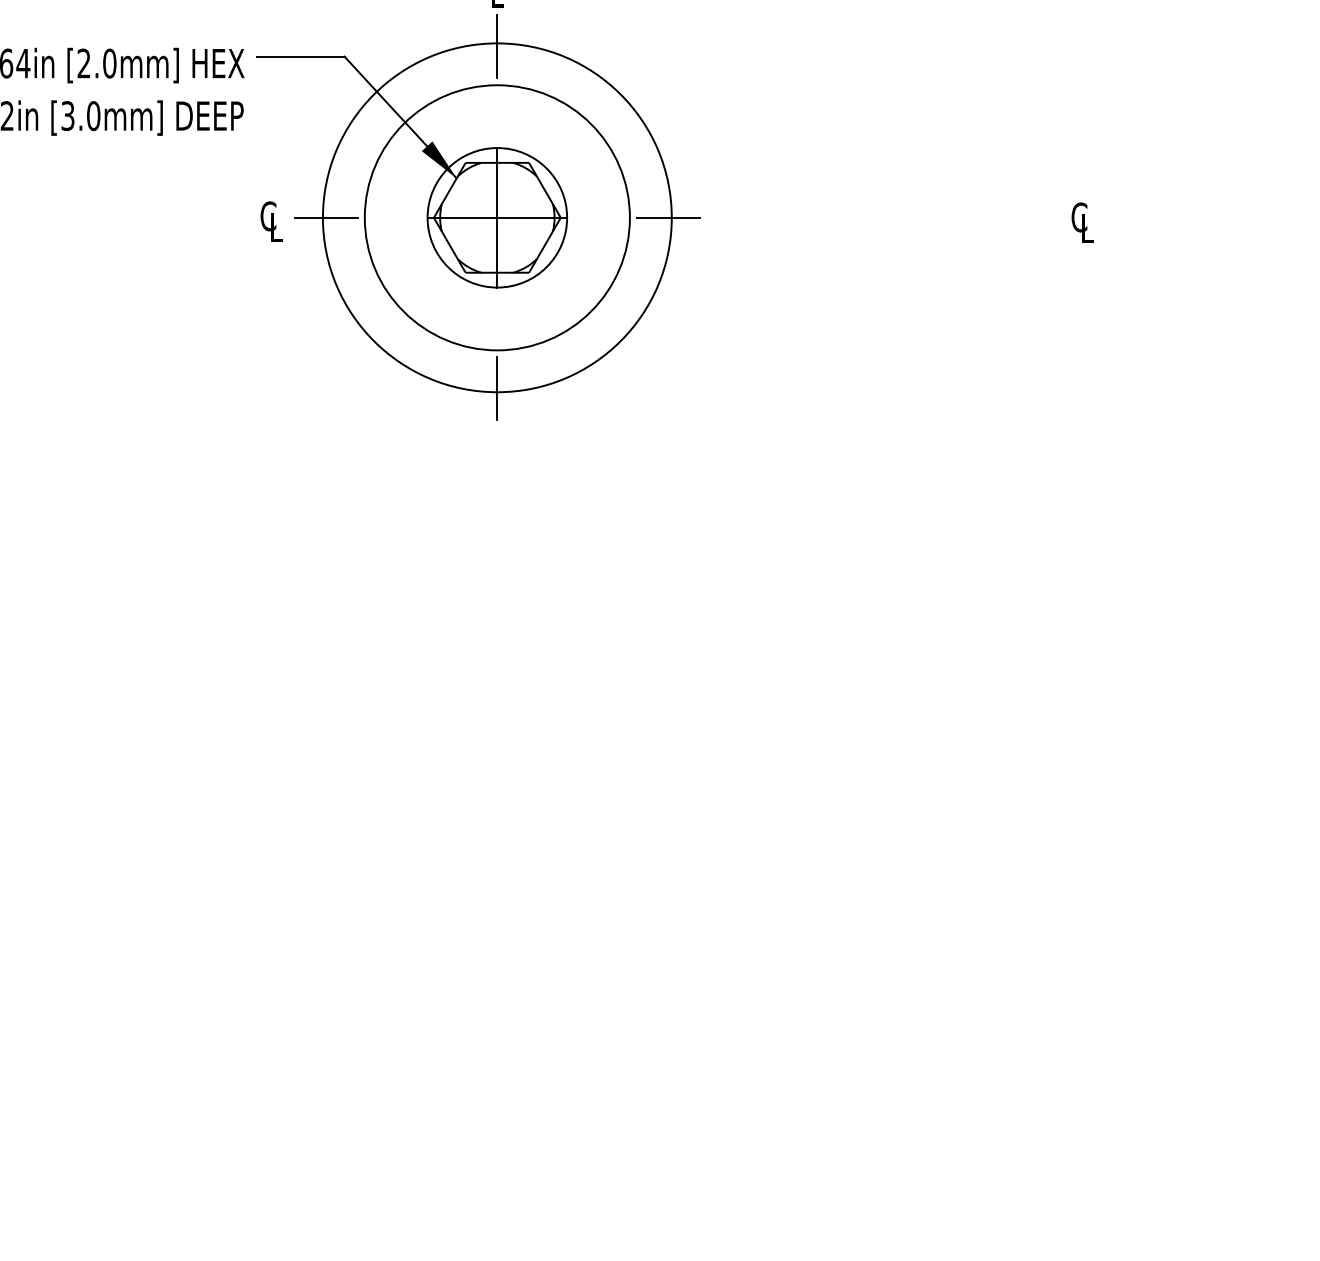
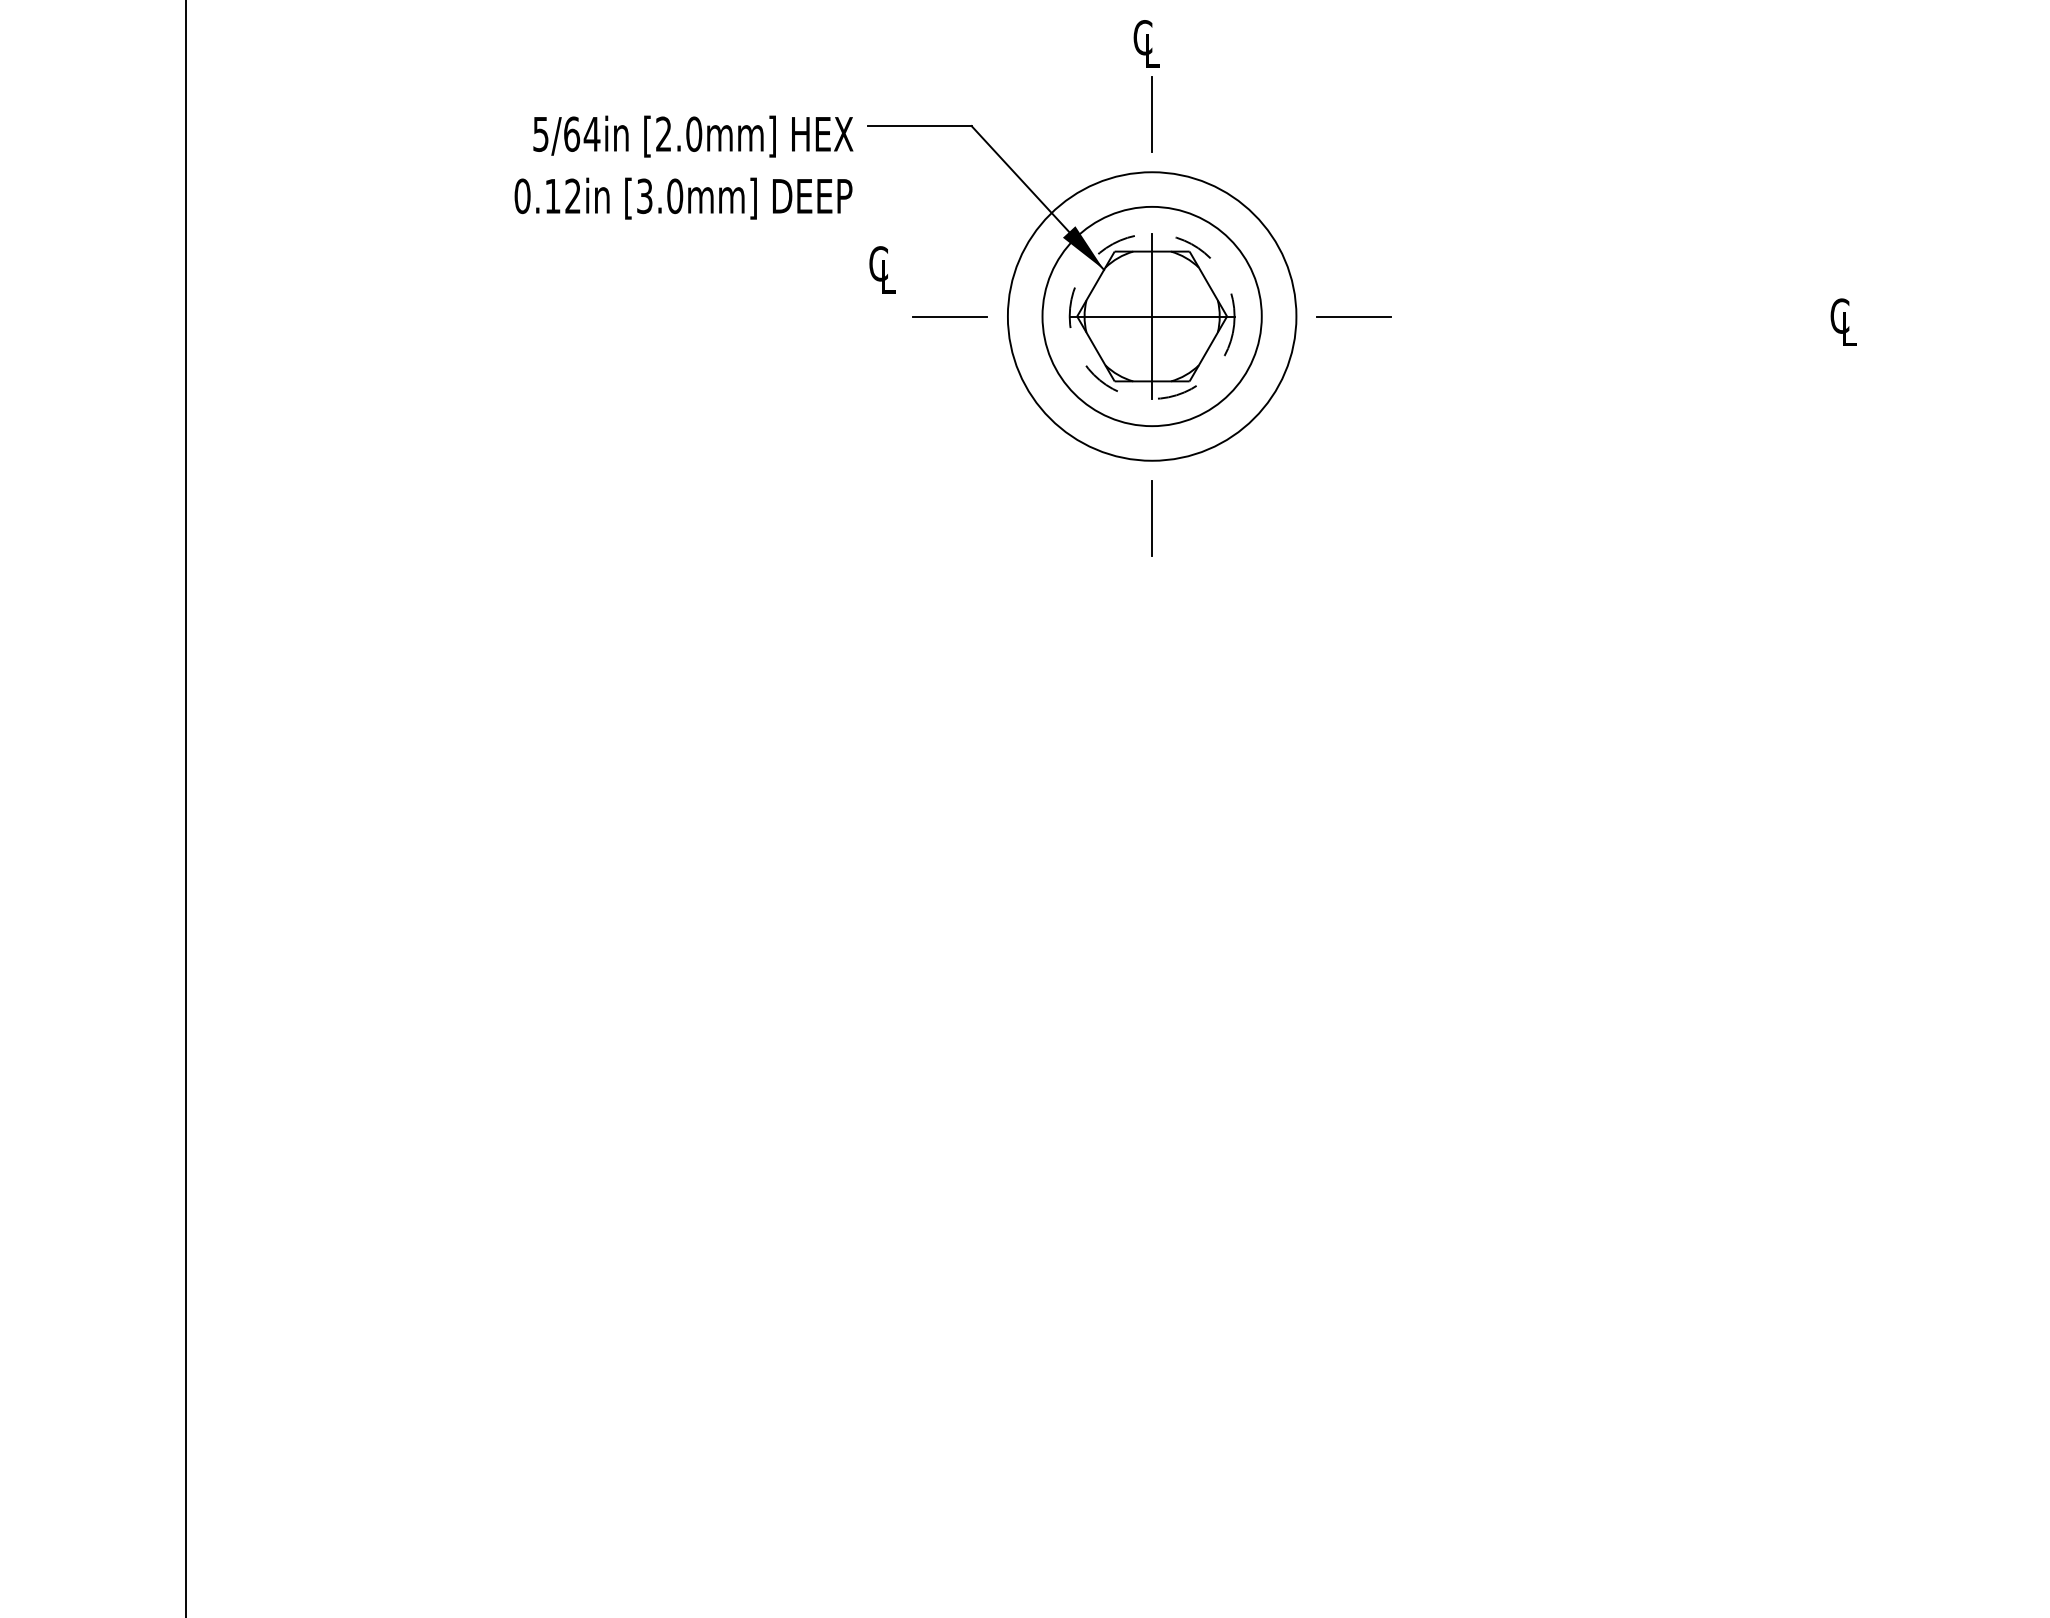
circle: (496, 217) -> (1151, 316), size x0.7
circle: (496, 217) -> (1151, 316), solid -> dashed
circle: (497, 217) -> (1152, 316), size x0.7
text: (271, 221) -> (882, 269), moved

